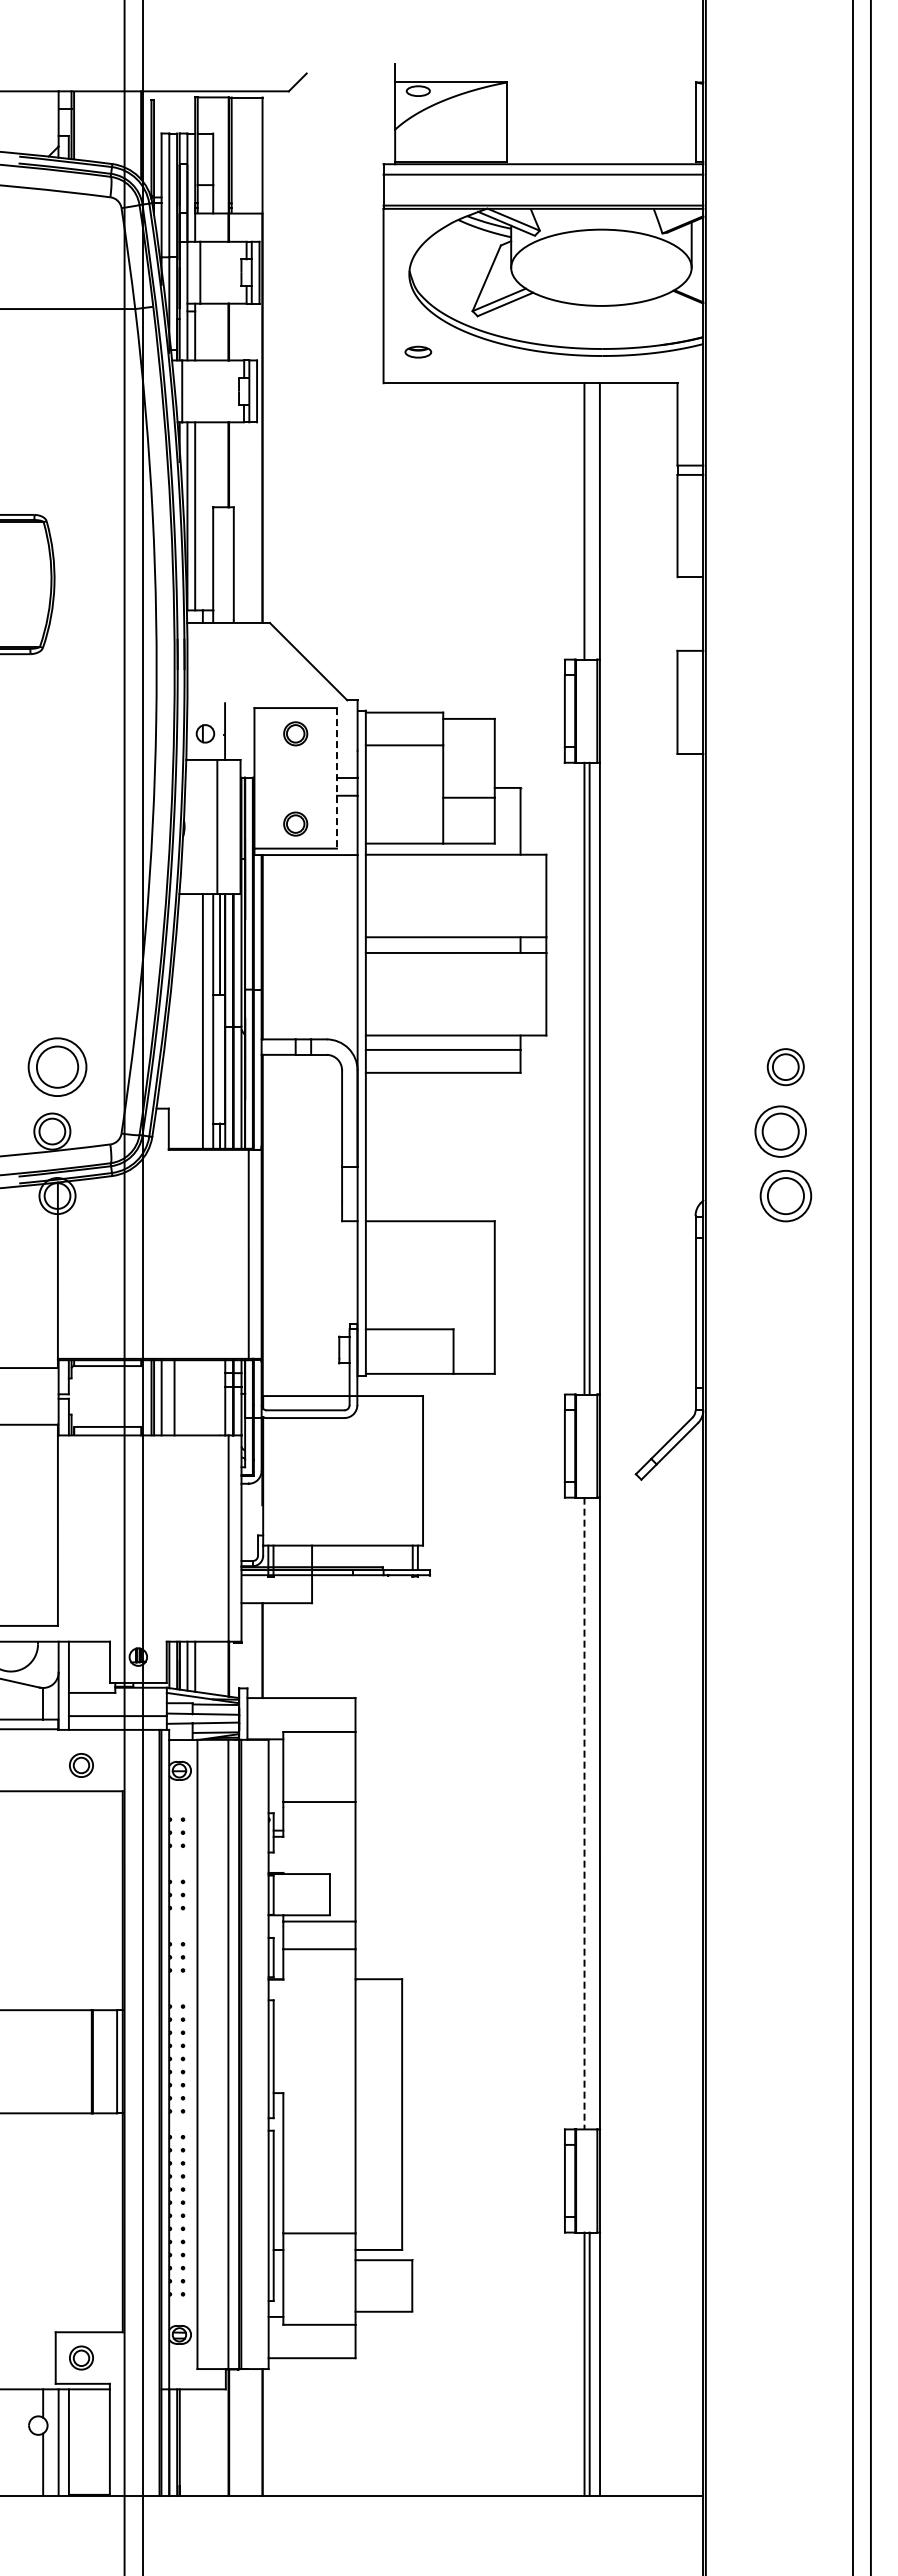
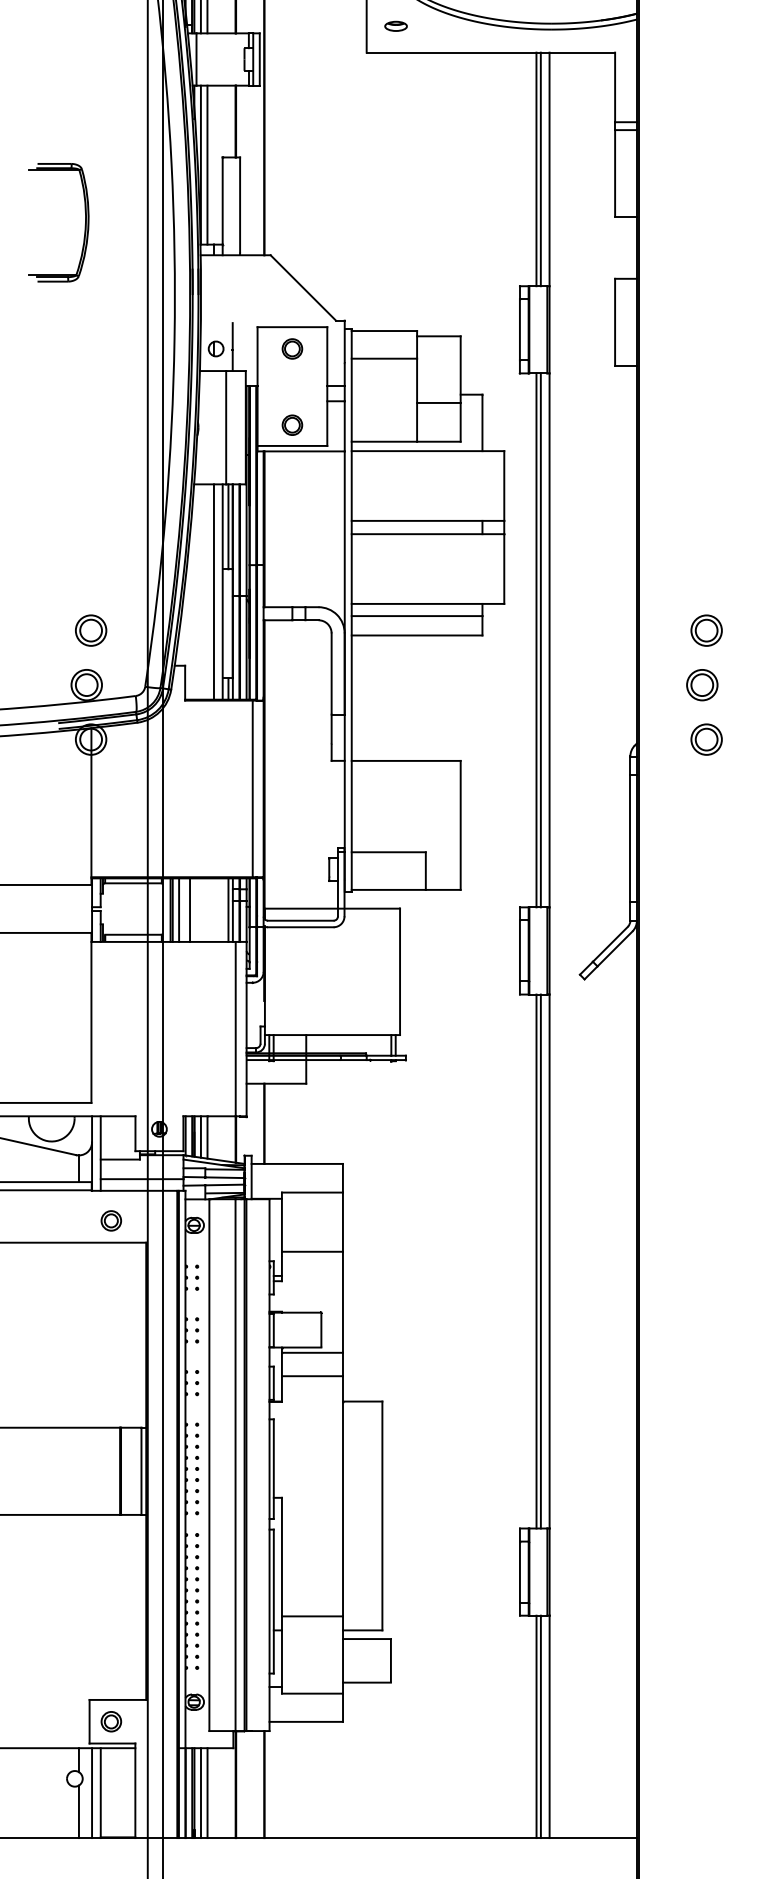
line: (589, 521) -> (540, 169), added
line: (336, 778) -> (326, 386), dashed -> solid
part: (57, 1066) -> (91, 630), size x0.62
part: (780, 1131) -> (702, 685), size x0.71
part: (785, 1195) -> (706, 739), size x0.71
line: (220, 1397) -> (228, 909), added
line: (584, 1813) -> (536, 1261), dashed -> solid
line: (589, 1813) -> (540, 1261), added
line: (187, 2442) -> (200, 1793), added
line: (195, 2442) -> (207, 1793), added

